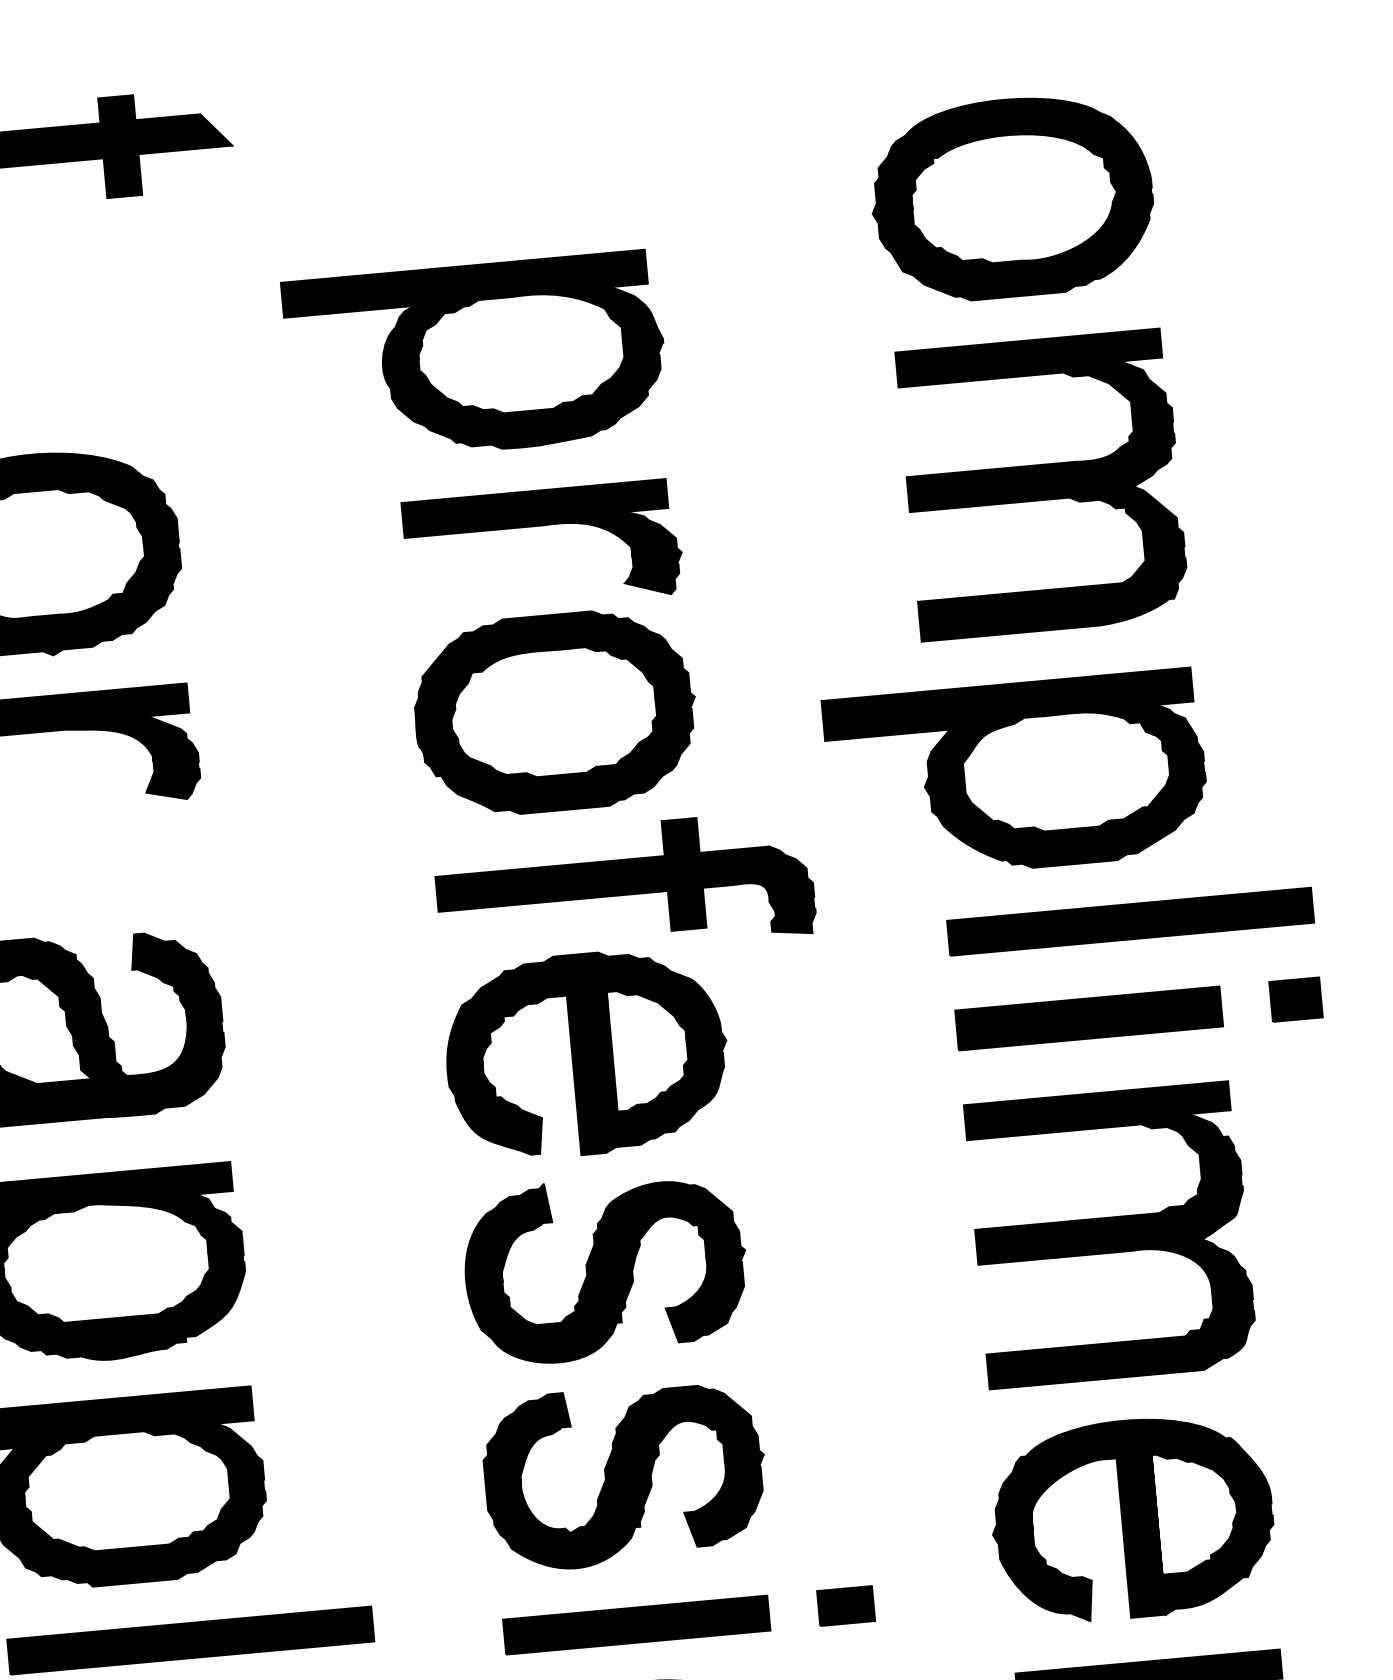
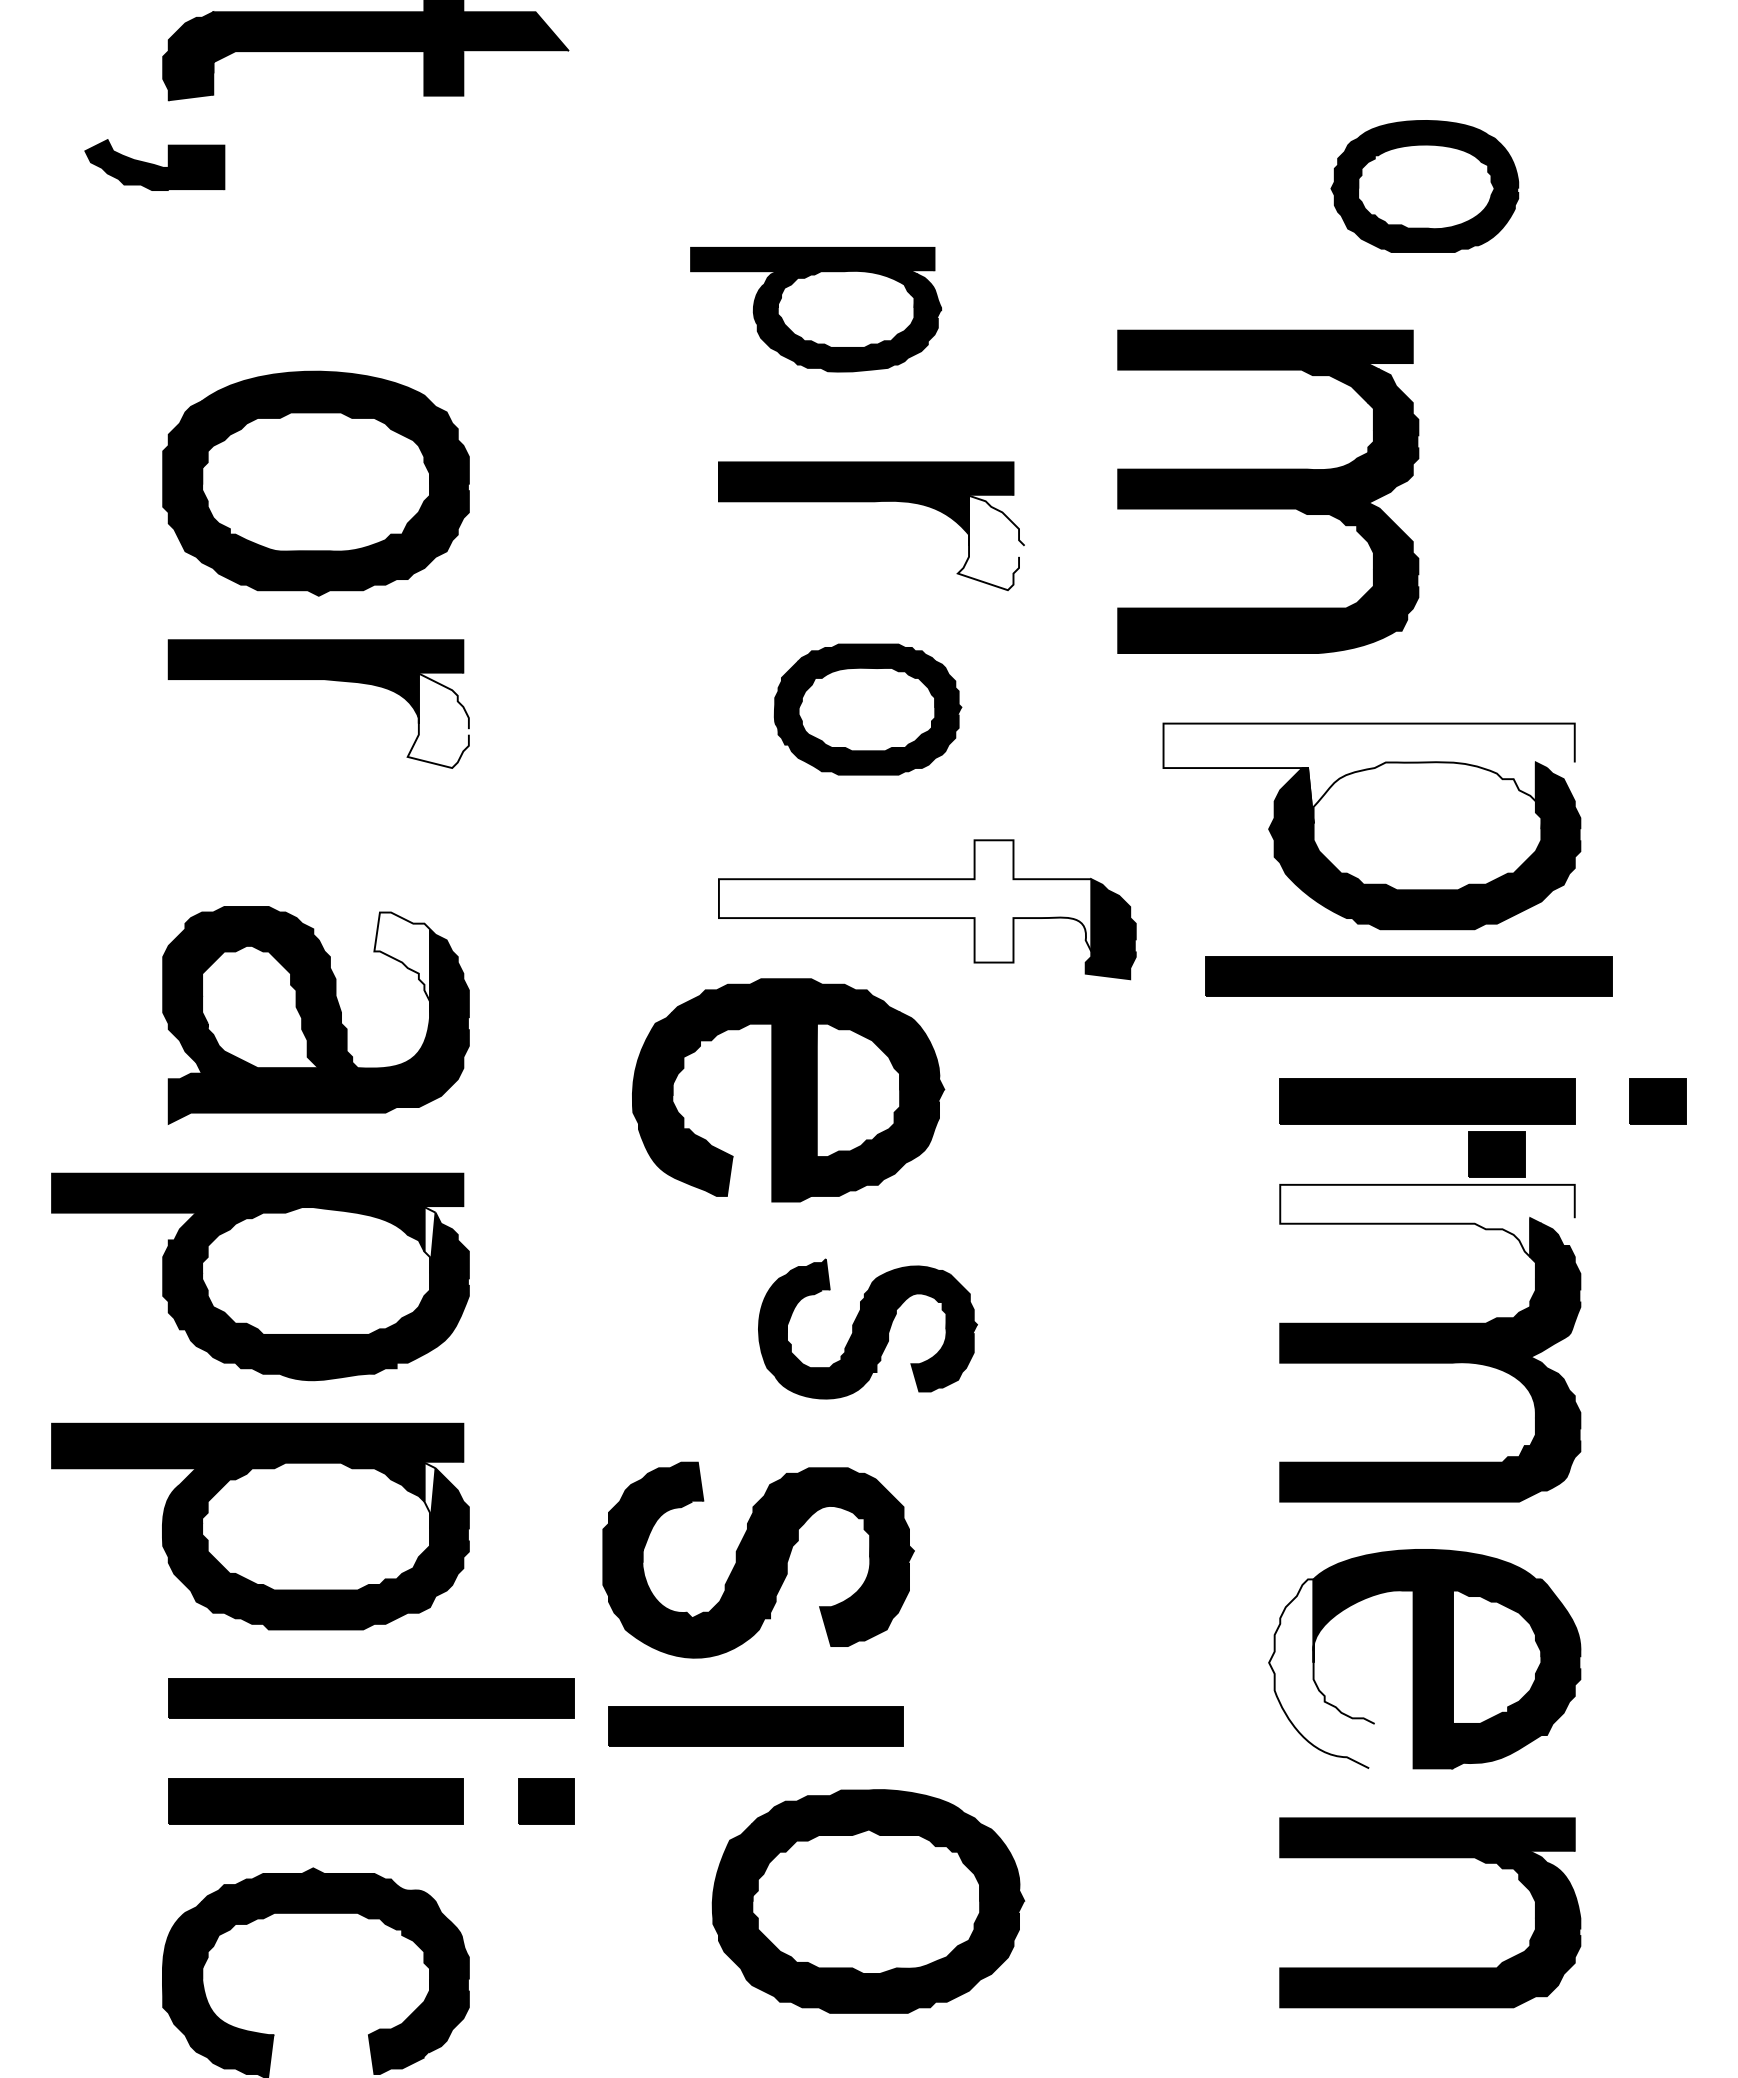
part: (1011, 198) -> (1424, 186), size x0.6
part: (475, 358) -> (815, 309), size x0.6
part: (1043, 484) -> (1268, 491), moved
fill: (651, 552) -> (990, 542), removed
part: (554, 712) -> (867, 709), size x0.6
fill: (1009, 729) -> (1368, 773), removed
fill: (170, 757) -> (437, 720), removed
fill: (603, 881) -> (904, 901), removed
part: (1130, 921) -> (1408, 976), moved
fill: (157, 977) -> (401, 962), removed
part: (586, 1054) -> (788, 1090), moved
part: (1155, 1060) -> (1496, 1154), added
fill: (1098, 1125) -> (1427, 1220), removed
fill: (205, 1224) -> (429, 1240), removed
part: (605, 1267) -> (867, 1328), size x0.7
fill: (226, 1453) -> (429, 1495), removed
part: (625, 1474) -> (758, 1559), moved
fill: (1040, 1540) -> (1321, 1673), removed
part: (845, 1605) -> (1099, 1726), removed
part: (636, 1625) -> (755, 1726), moved

